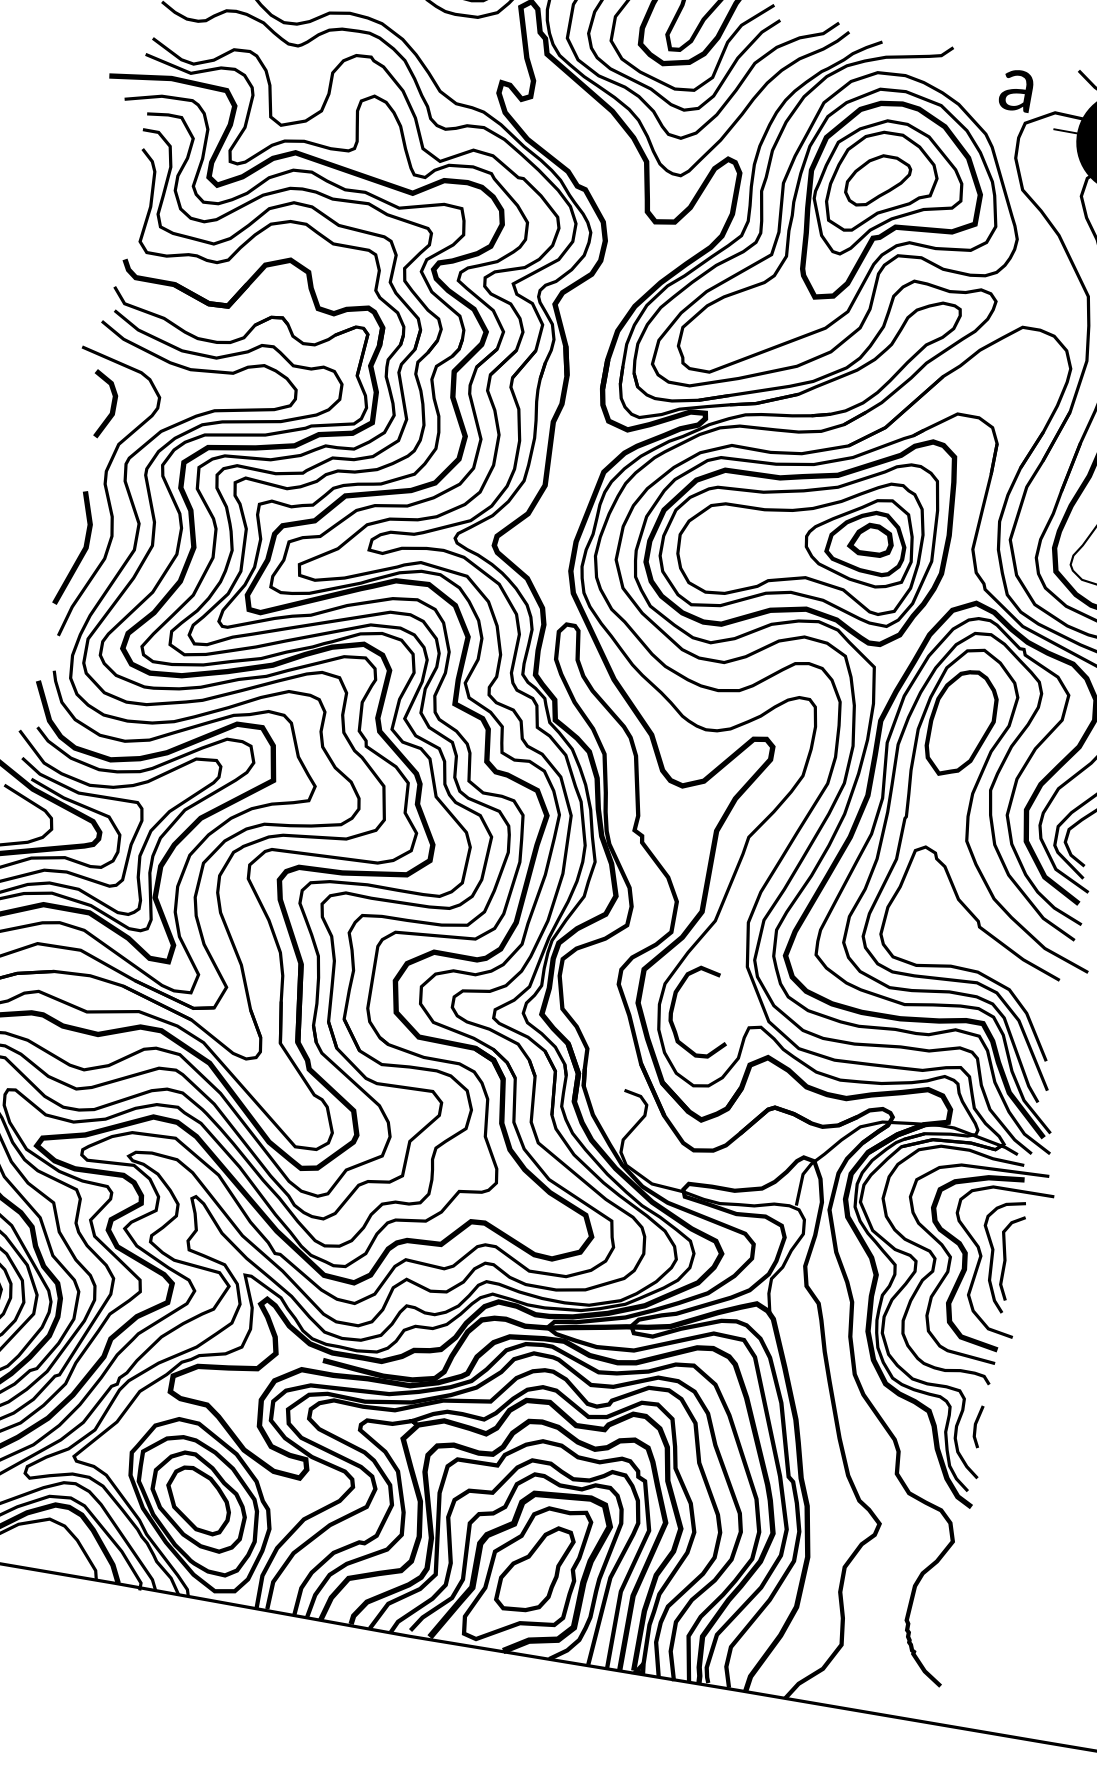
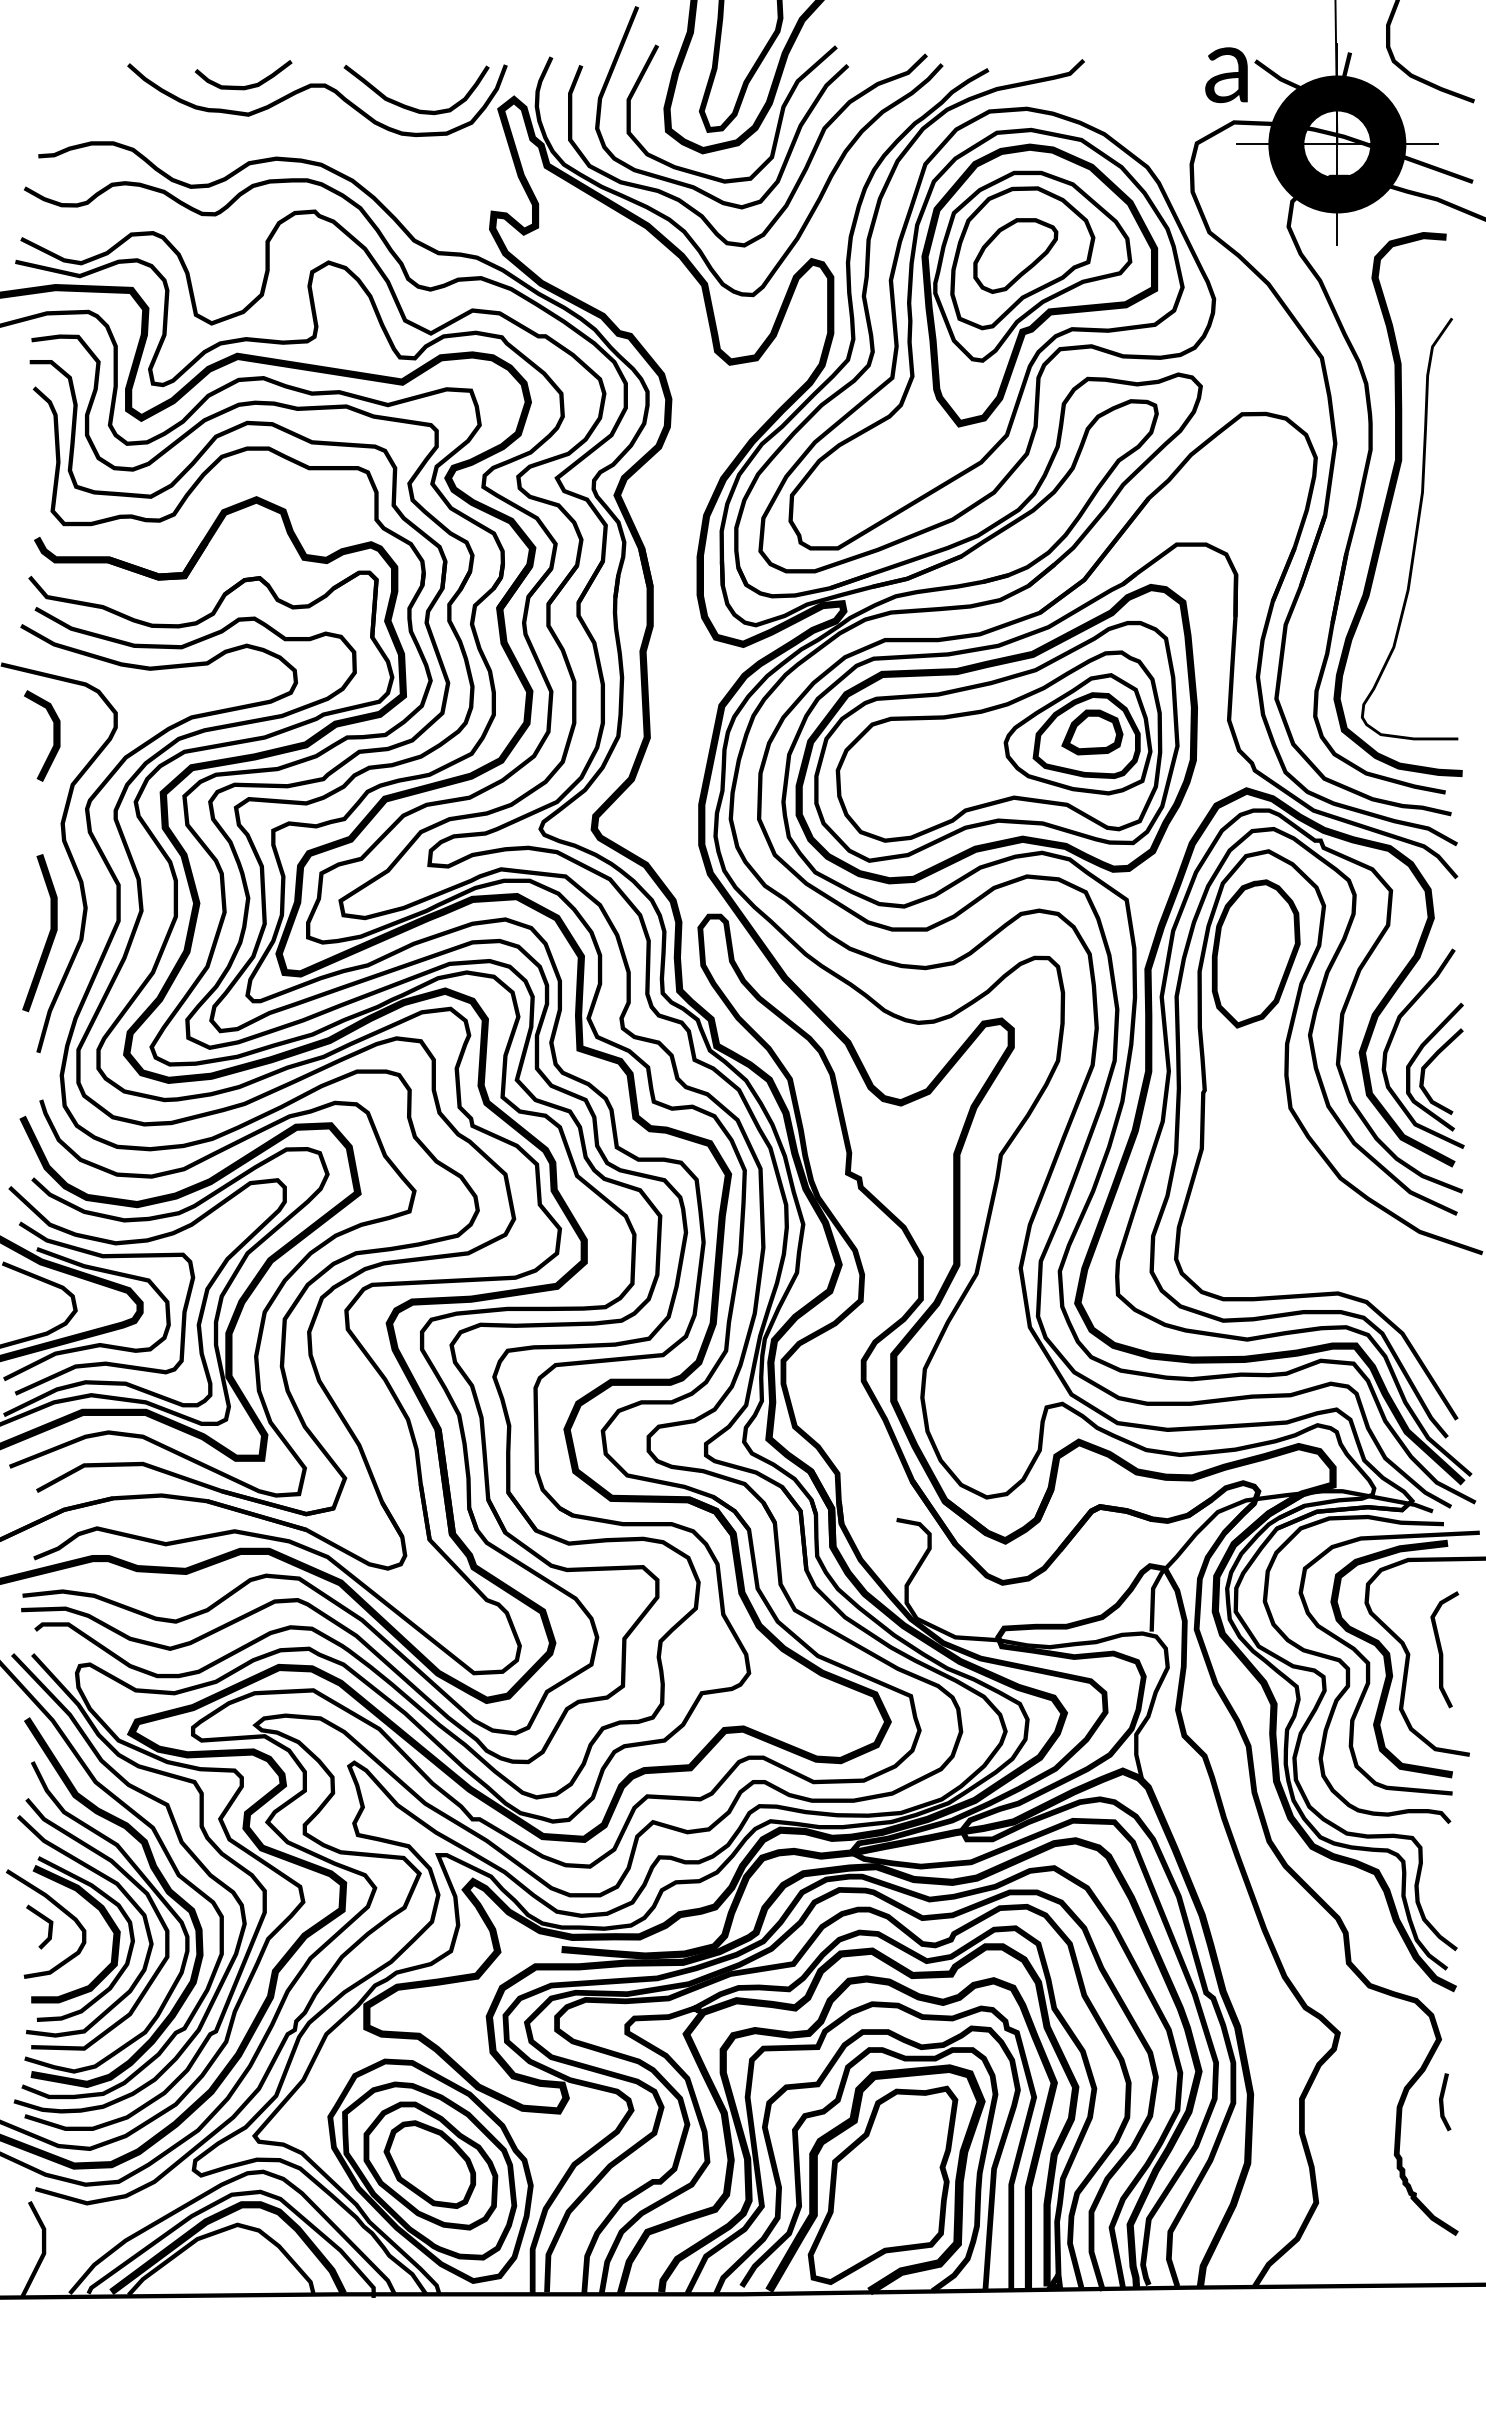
text: (1016, 90) -> (1226, 75), moved
curve: (967, 968) -> (1322, 1276), removed
curve: (675, 1004) -> (943, 1393), removed
curve: (994, 1255) -> (1425, 1650), removed
line: (976, 1426) -> (1443, 2102), moved
part: (535, 1569) -> (892, 2175), removed

